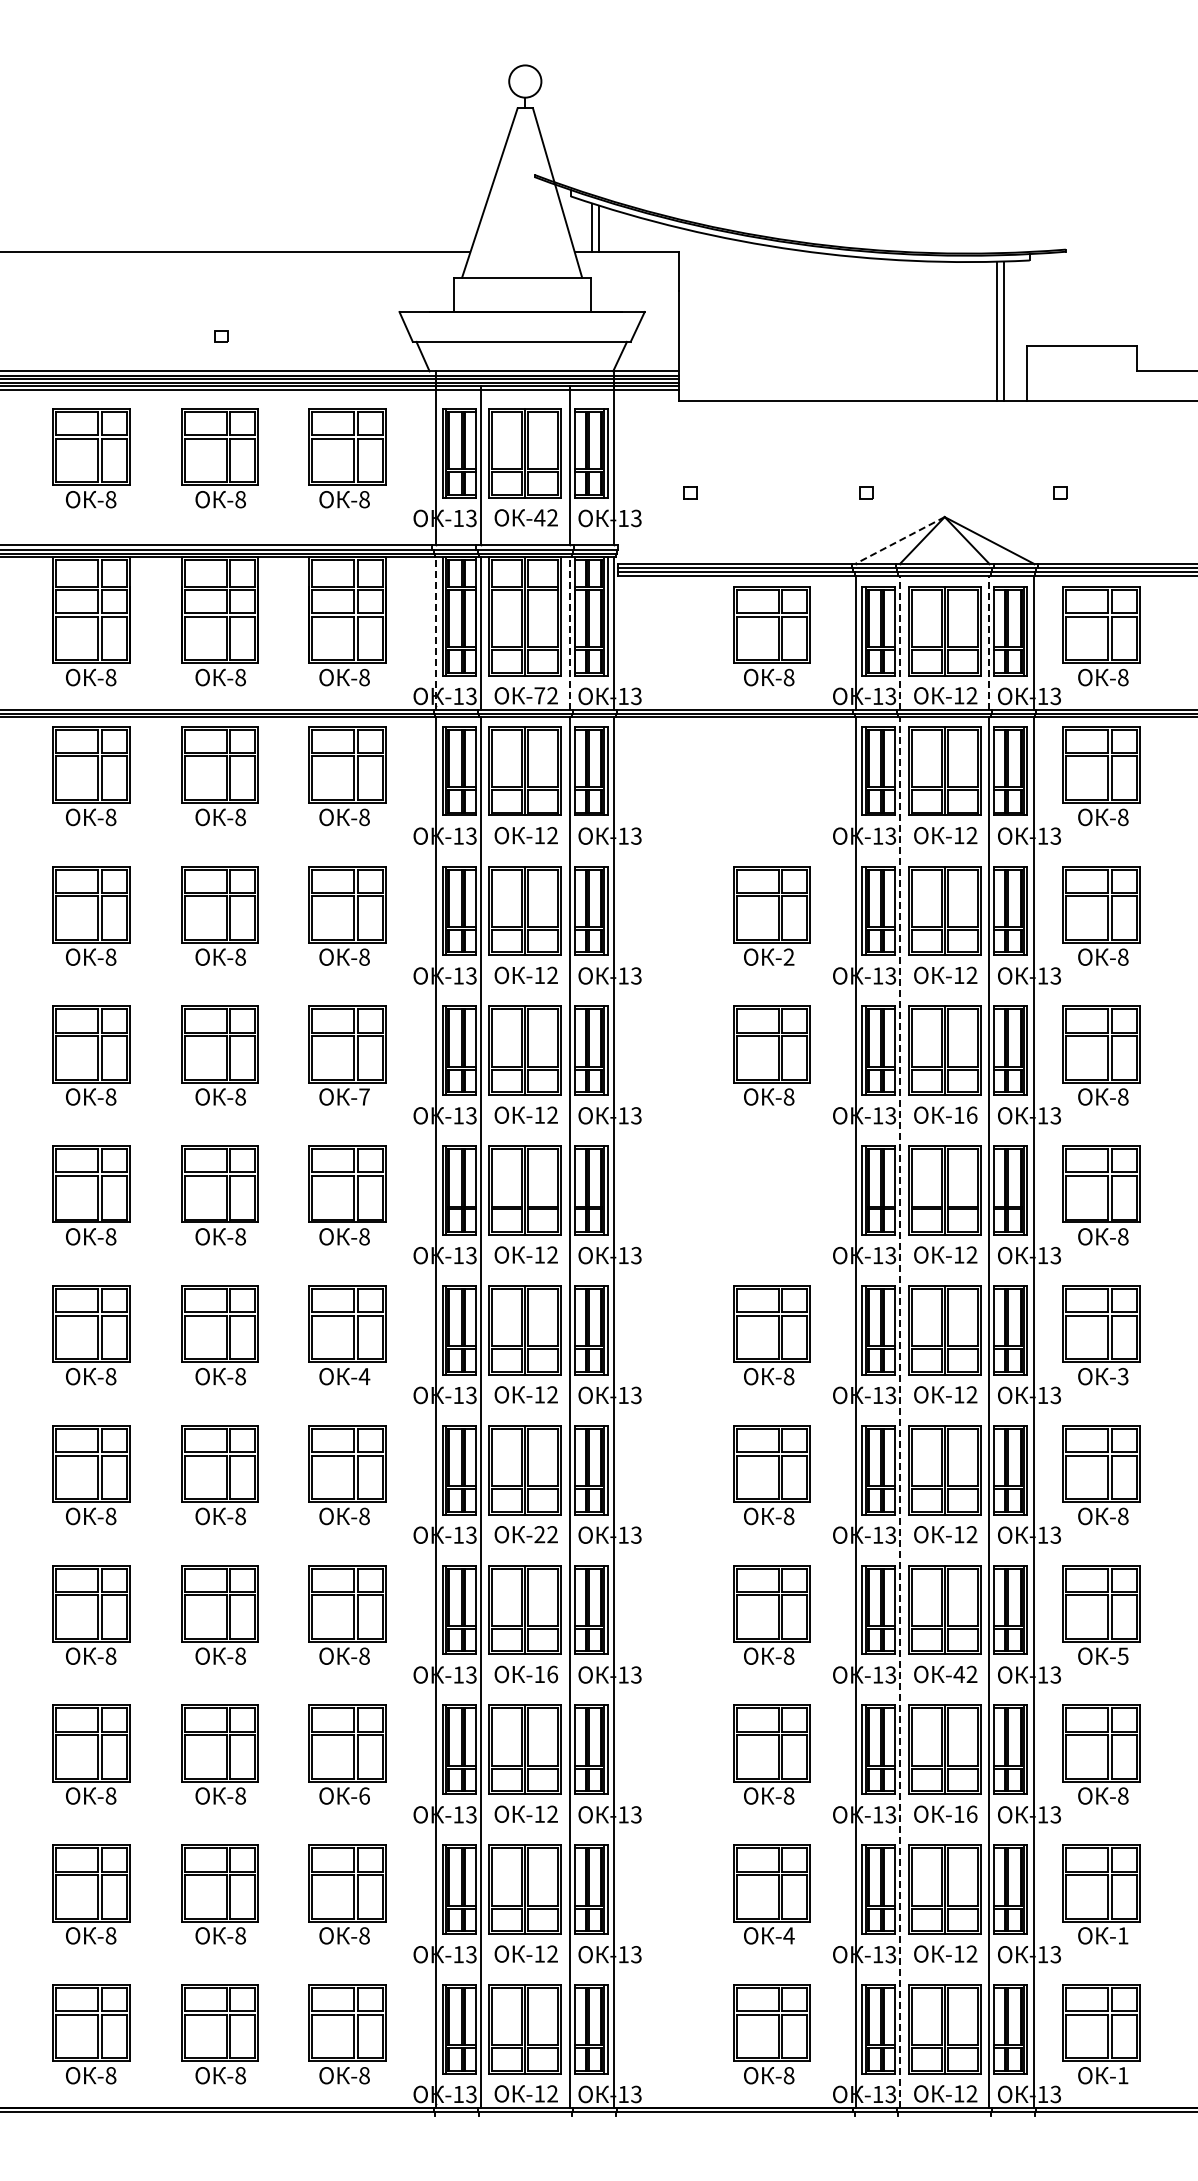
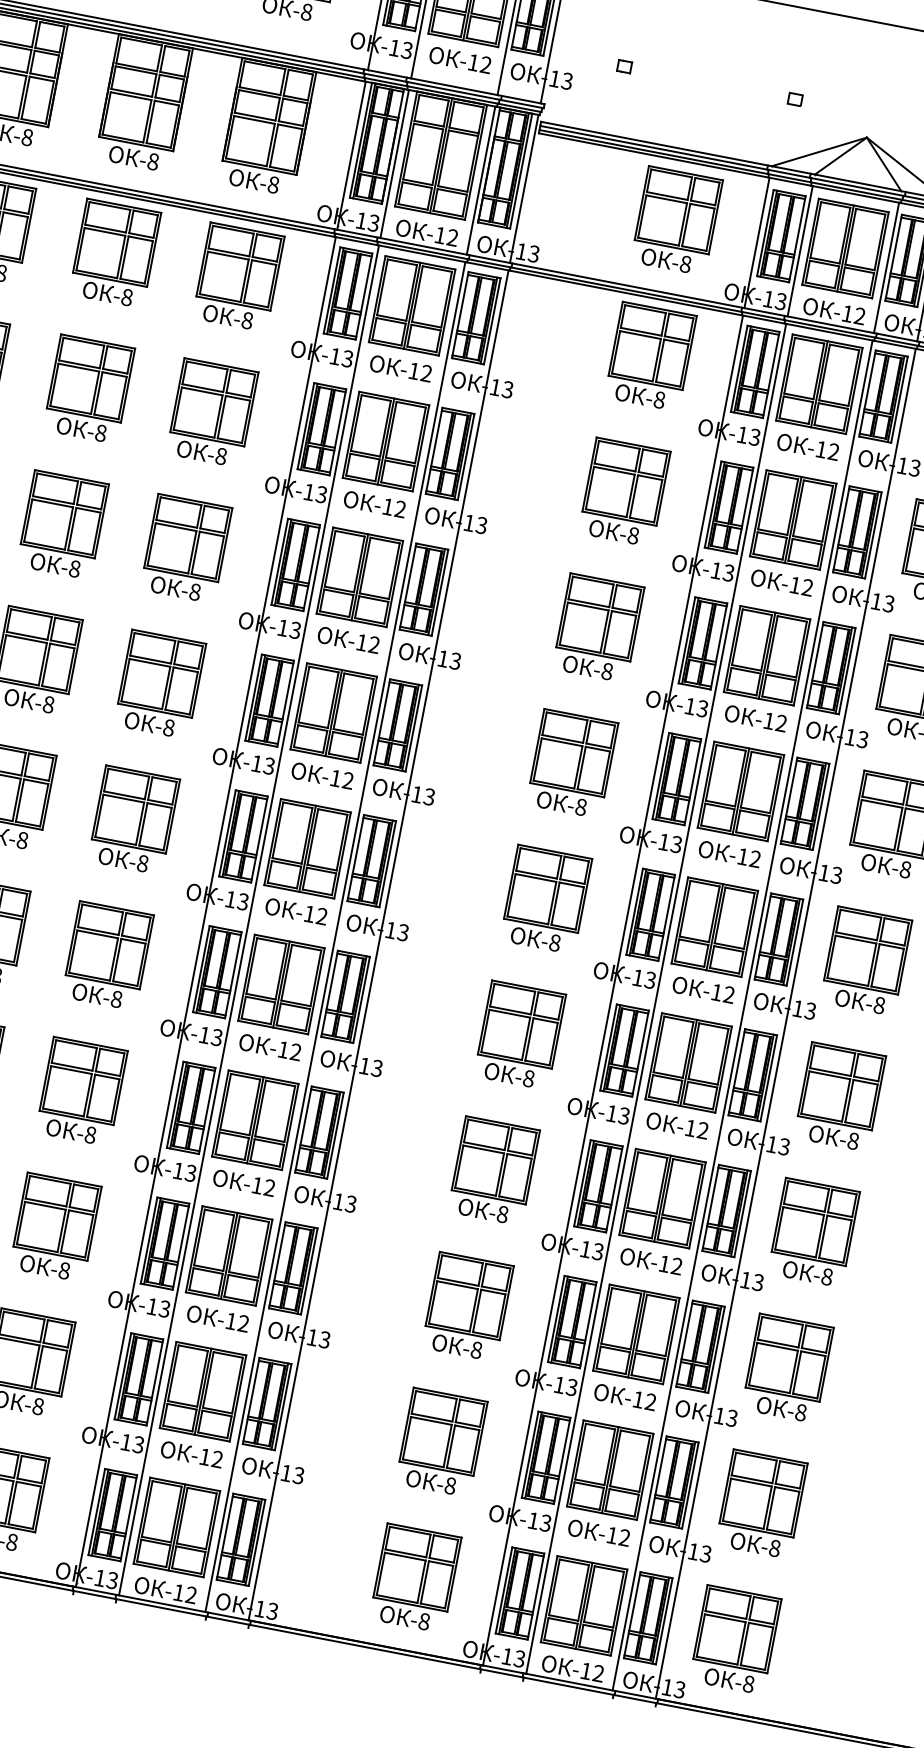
text: (539, 517) -> (473, 62), -42 -> -12
line: (899, 540) -> (818, 151), dashed -> solid
line: (436, 633) -> (351, 155), dashed -> solid
line: (569, 633) -> (480, 180), dashed -> solid
line: (900, 642) -> (800, 251), dashed -> solid
line: (989, 642) -> (886, 267), dashed -> solid
text: (539, 695) -> (440, 235), -72 -> -12
part: (771, 776) -> (650, 357), added
text: (788, 956) -> (633, 535), -2 -> -8
text: (364, 1096) -> (195, 591), -7 -> -8
text: (971, 1114) -> (781, 722), -16 -> -12
part: (771, 1195) -> (571, 763), added
text: (364, 1376) -> (142, 863), -4 -> -8
text: (1122, 1376) -> (878, 1005), -3 -> -8
line: (900, 1412) -> (656, 998), dashed -> solid
text: (539, 1534) -> (283, 1049), -22 -> -12
text: (1122, 1655) -> (826, 1276), -5 -> -8
text: (552, 1674) -> (269, 1187), -16 -> -12
text: (958, 1674) -> (663, 1263), -42 -> -12
text: (364, 1795) -> (64, 1270), -6 -> -8
text: (971, 1813) -> (650, 1401), -16 -> -12
text: (788, 1935) -> (449, 1485), -4 -> -8
text: (1123, 1935) -> (775, 1548), -1 -> -8
text: (1123, 2075) -> (749, 1684), -1 -> -8

